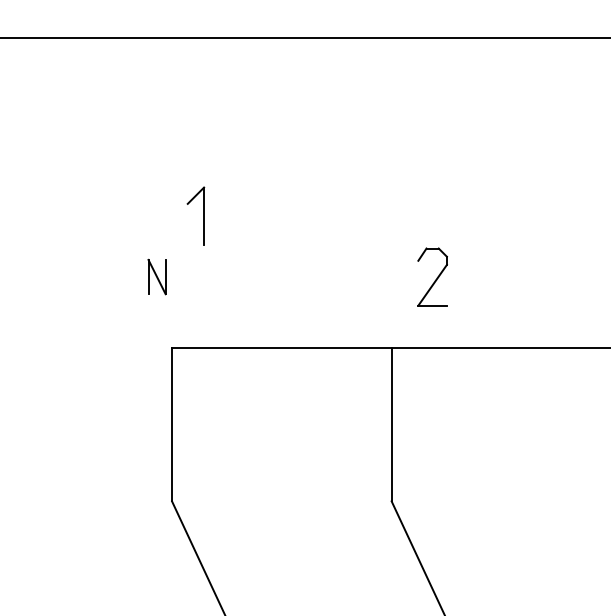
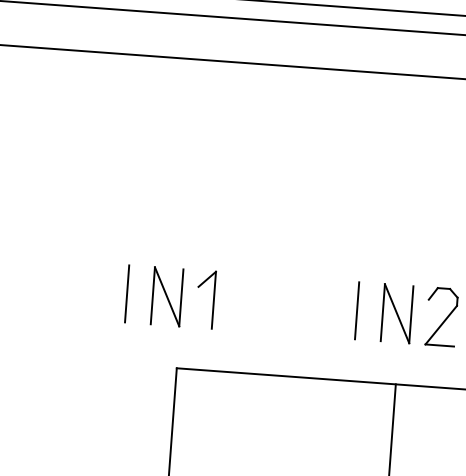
part: (203, 215) -> (213, 299), moved
line: (117, 276) -> (127, 293), added
part: (156, 276) -> (166, 296), size x1.67
line: (347, 276) -> (356, 310), added
part: (387, 276) -> (396, 313), added

